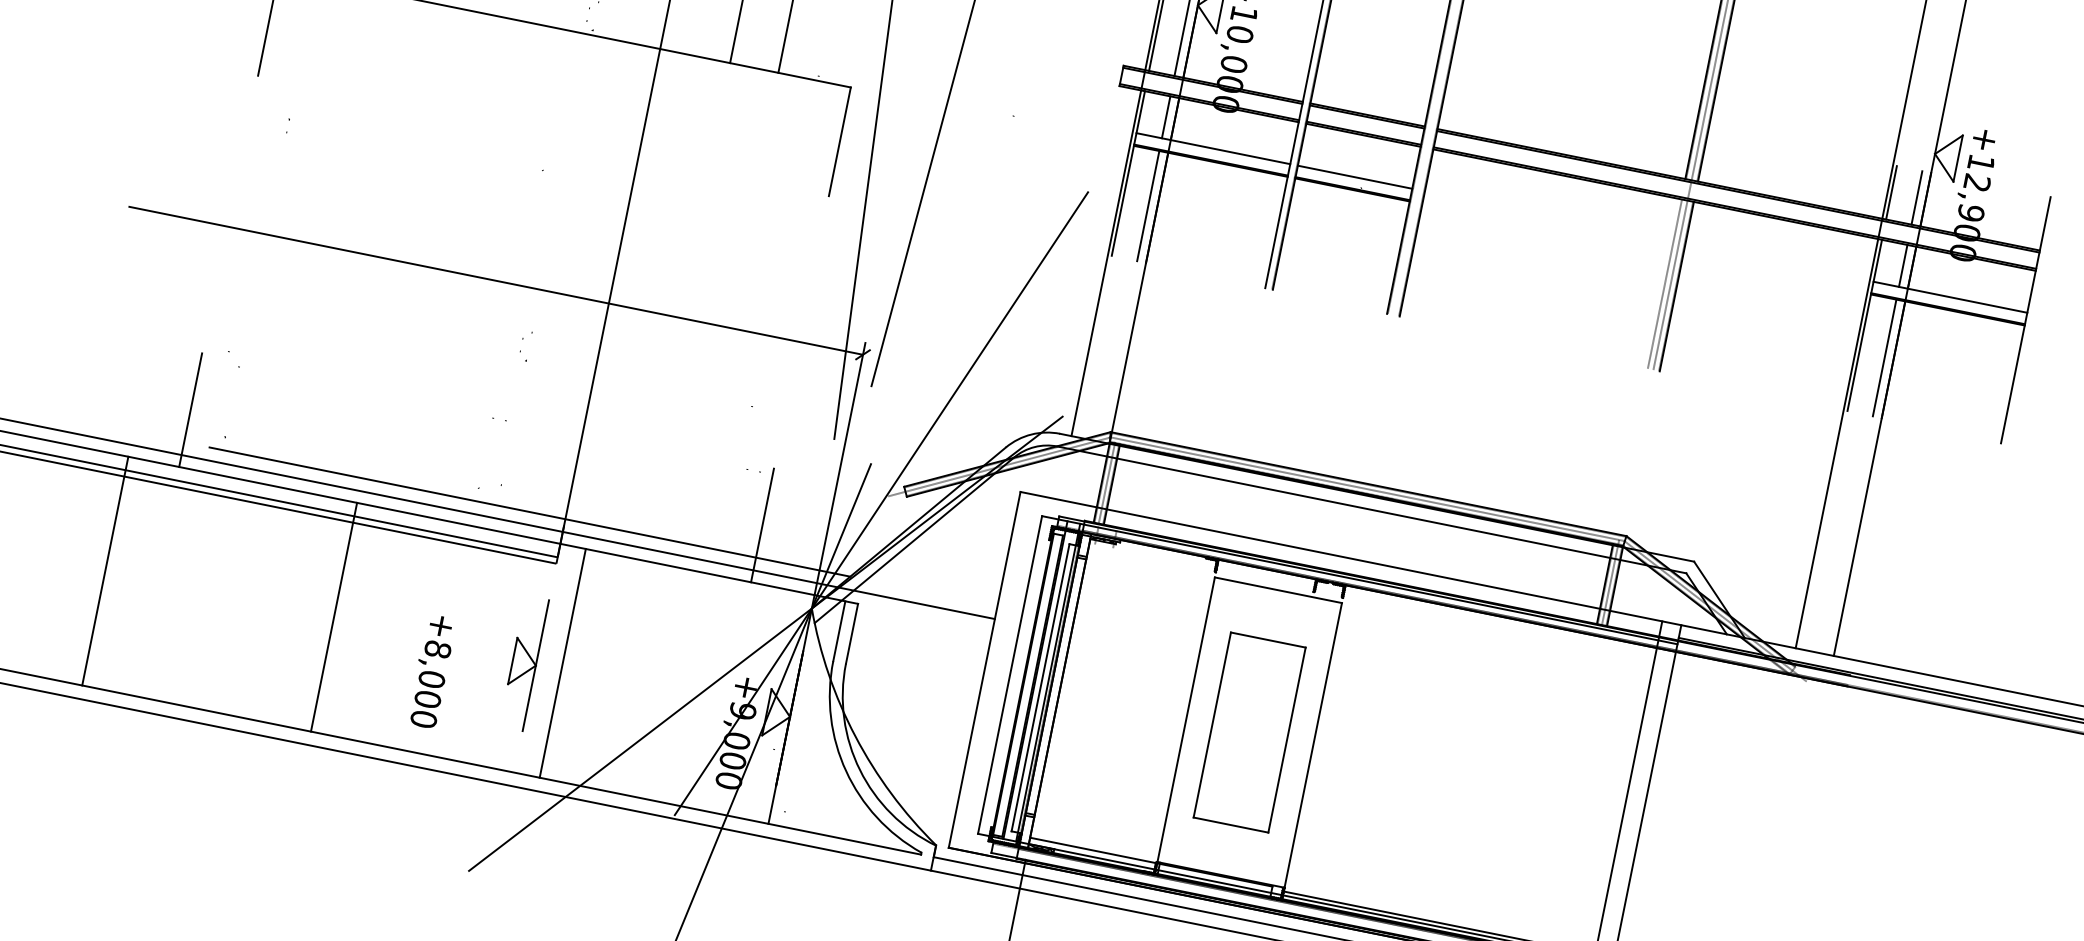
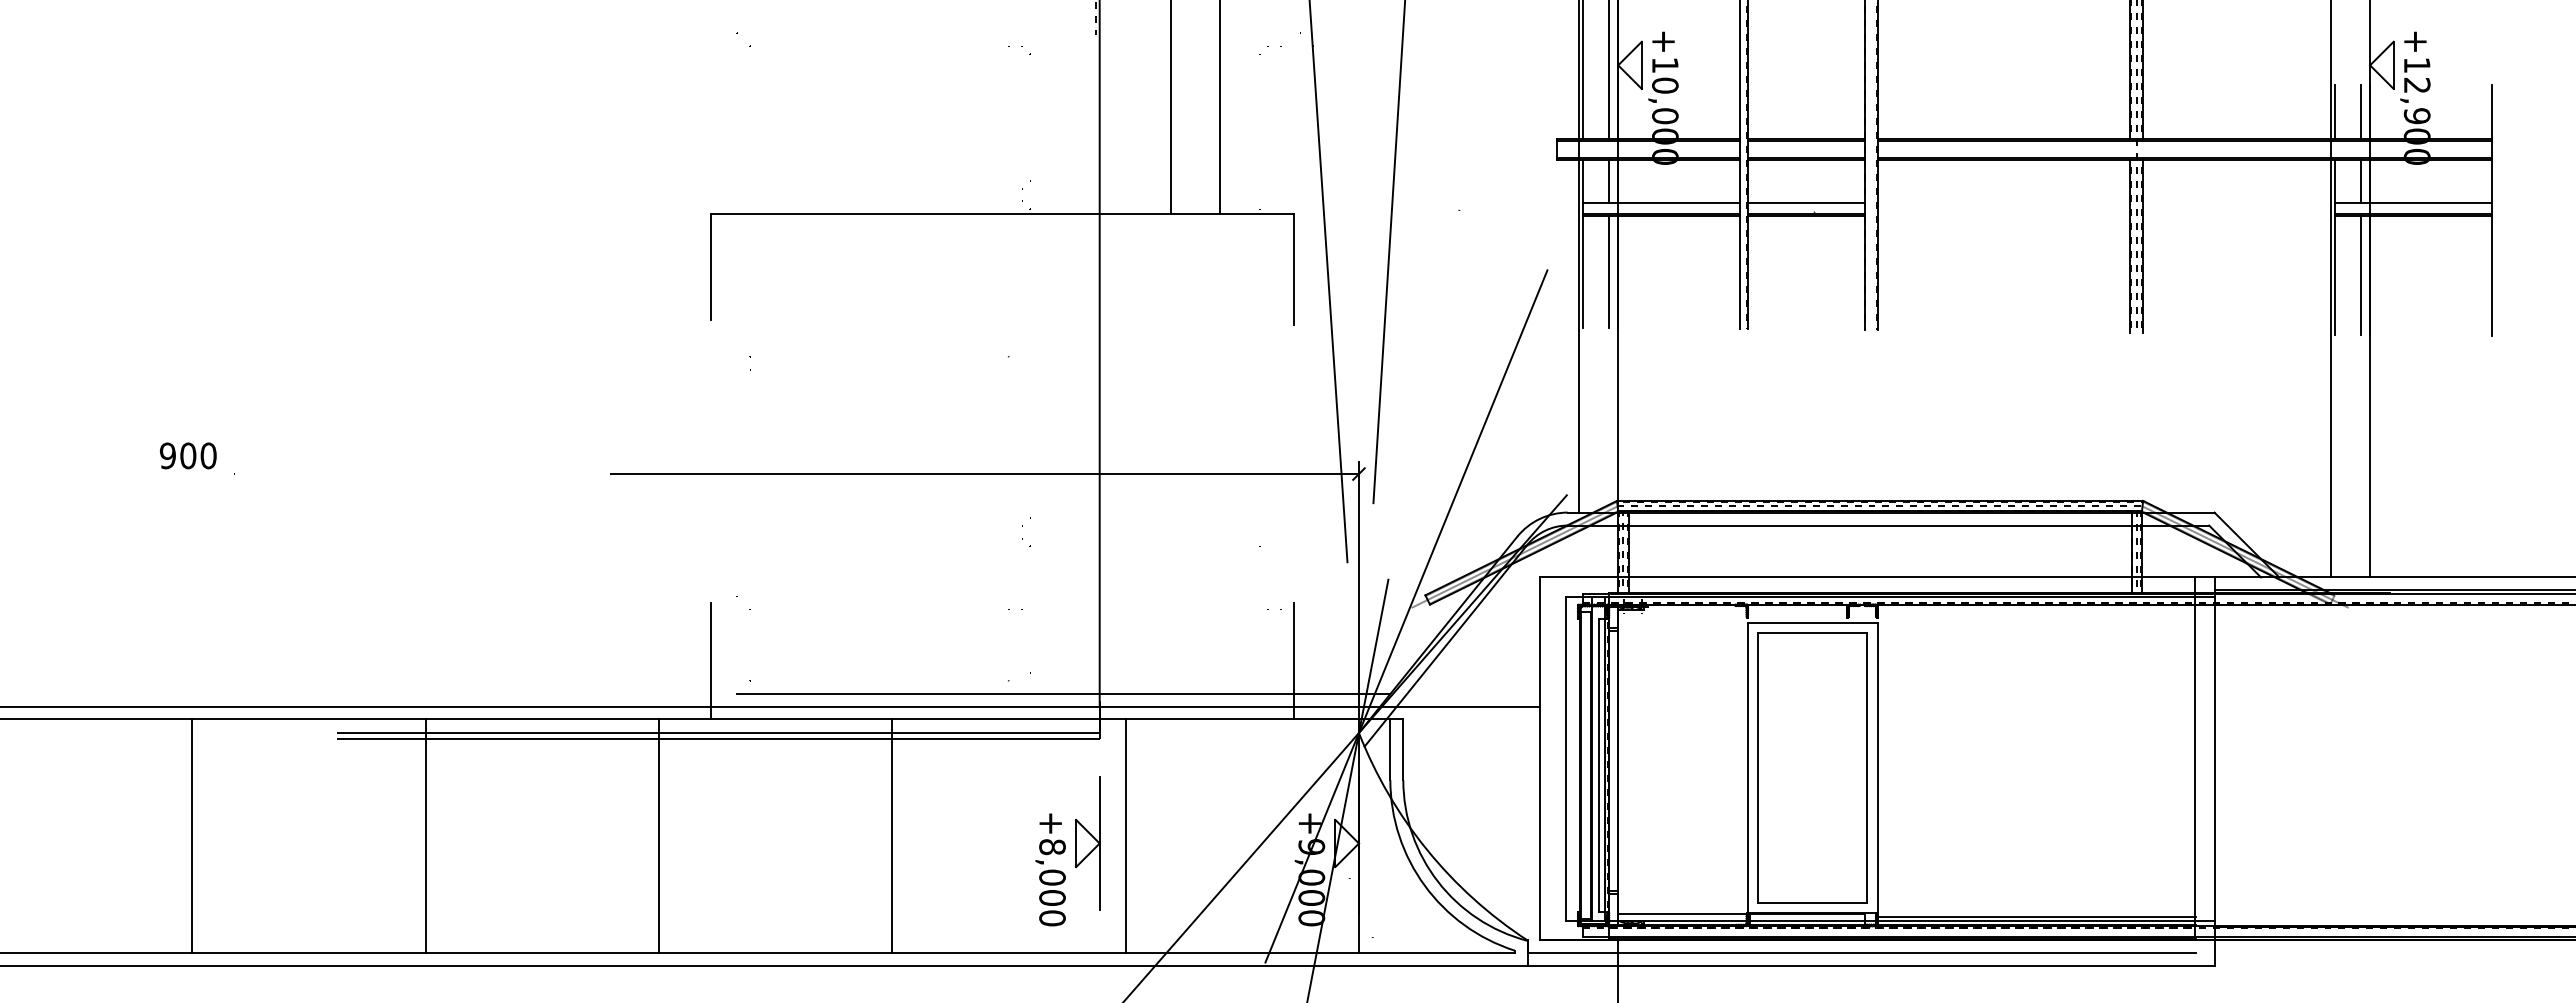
line: (1664, 283) -> (2130, 245), added
text: (431, 671) -> (1050, 869), moved
part: (1249, 732) -> (1812, 767), size x1.43

